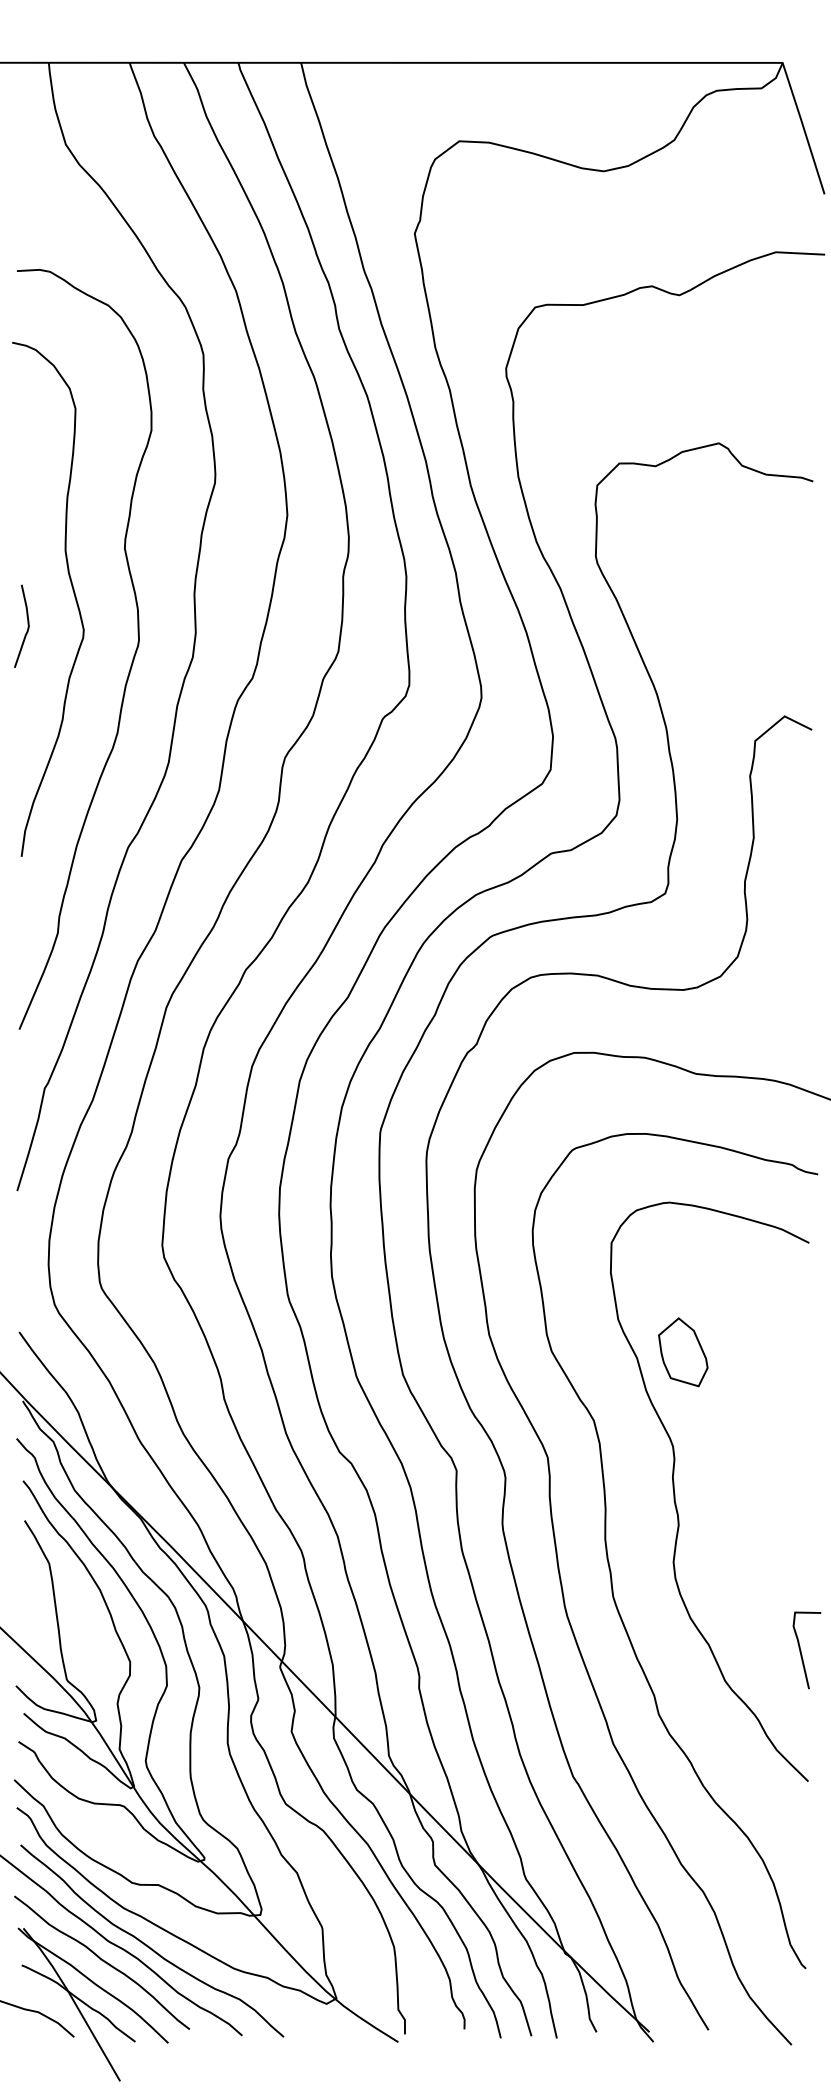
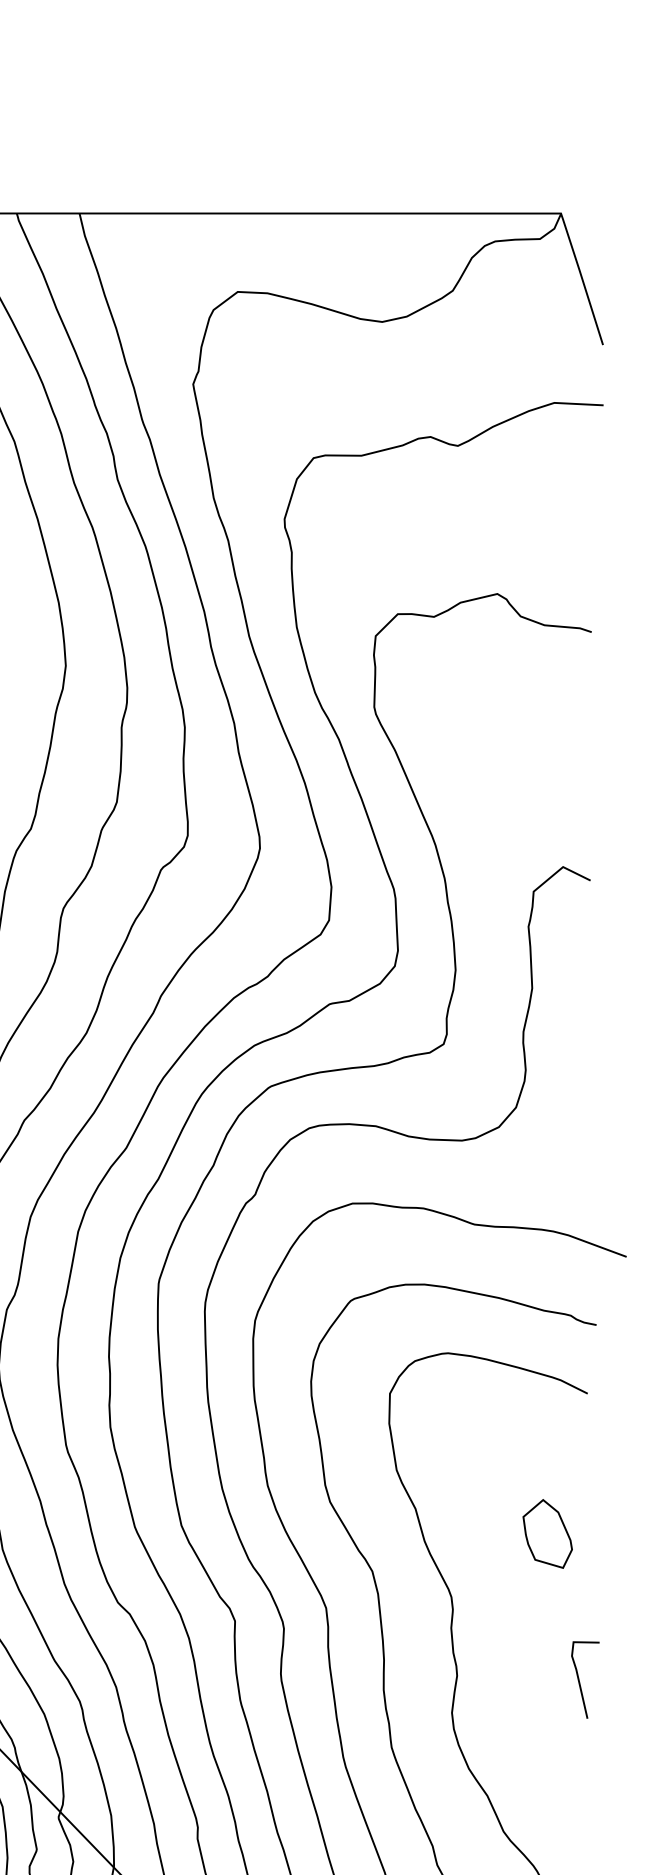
part: (683, 1352) -> (547, 1534), moved
line: (801, 1650) -> (579, 1680), moved

